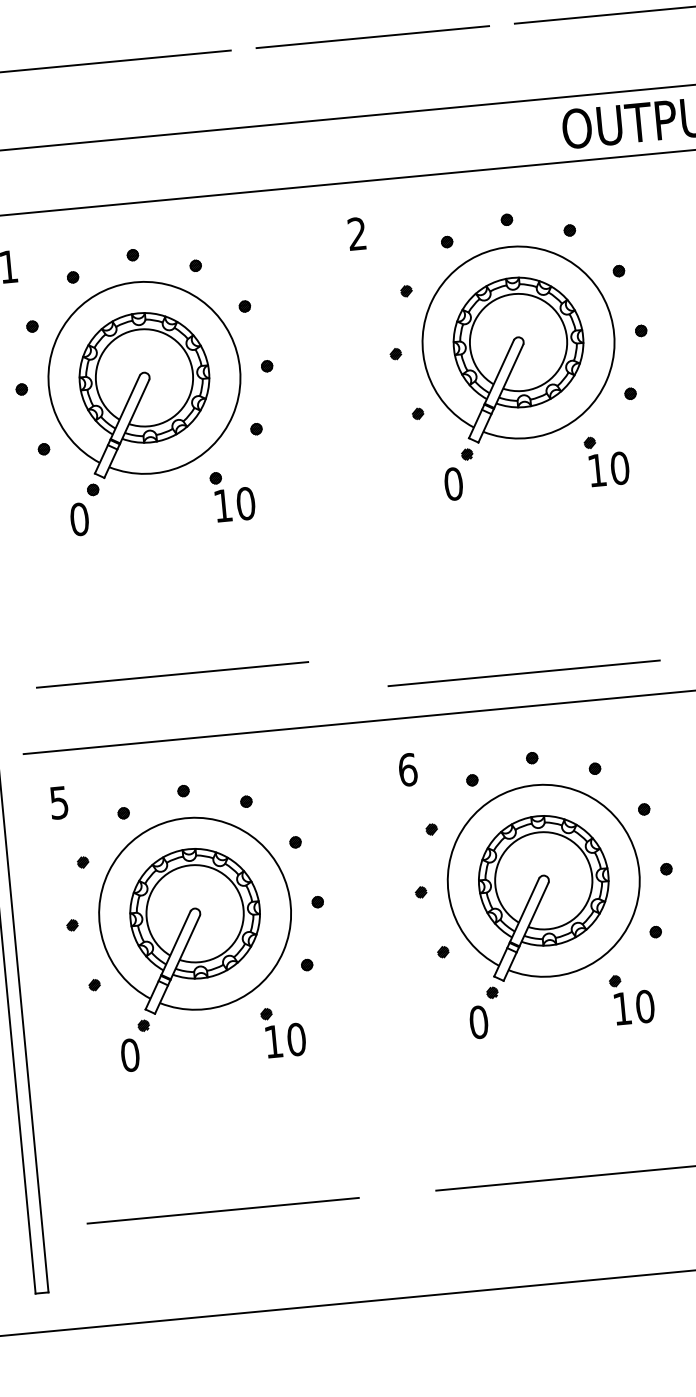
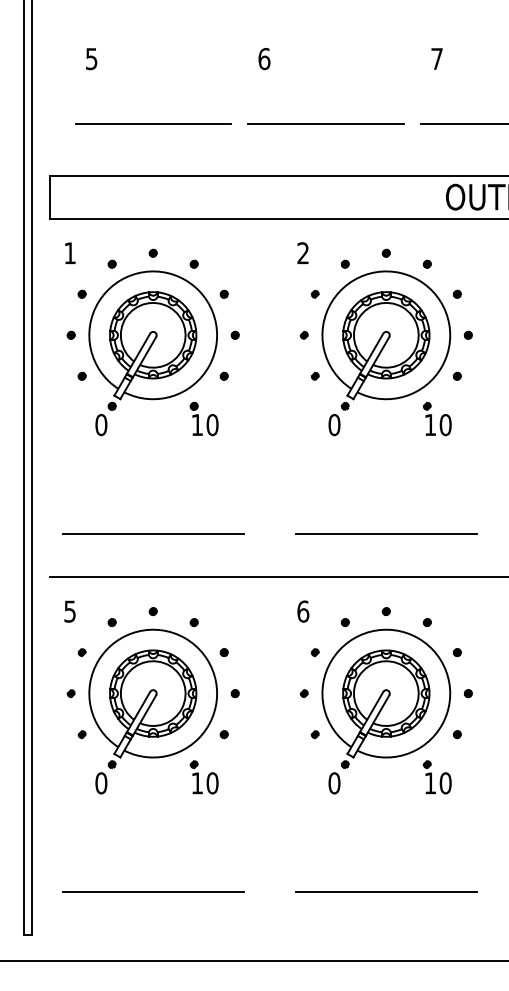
part: (518, 353) -> (385, 342), moved
line: (524, 672) -> (386, 533), moved

